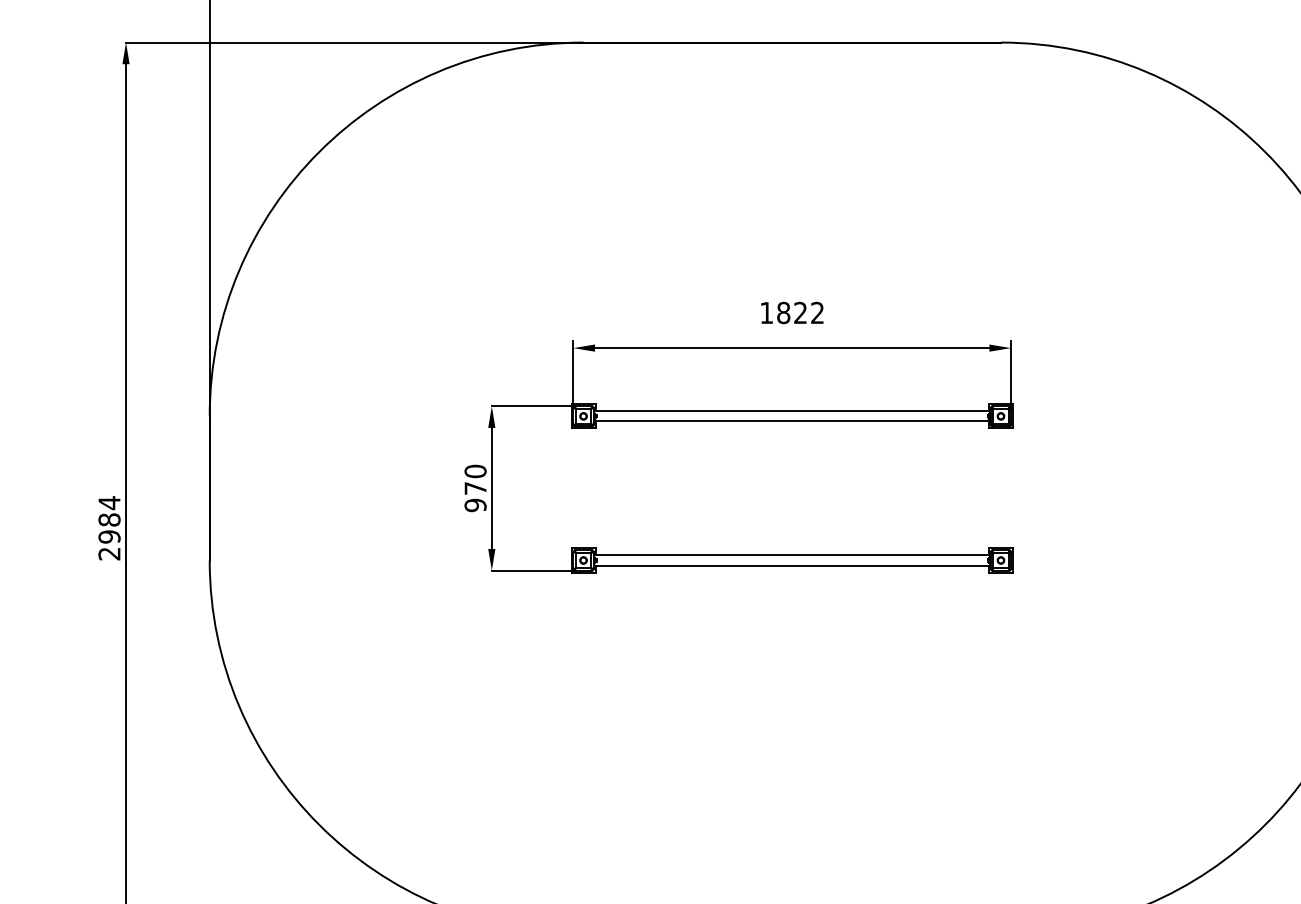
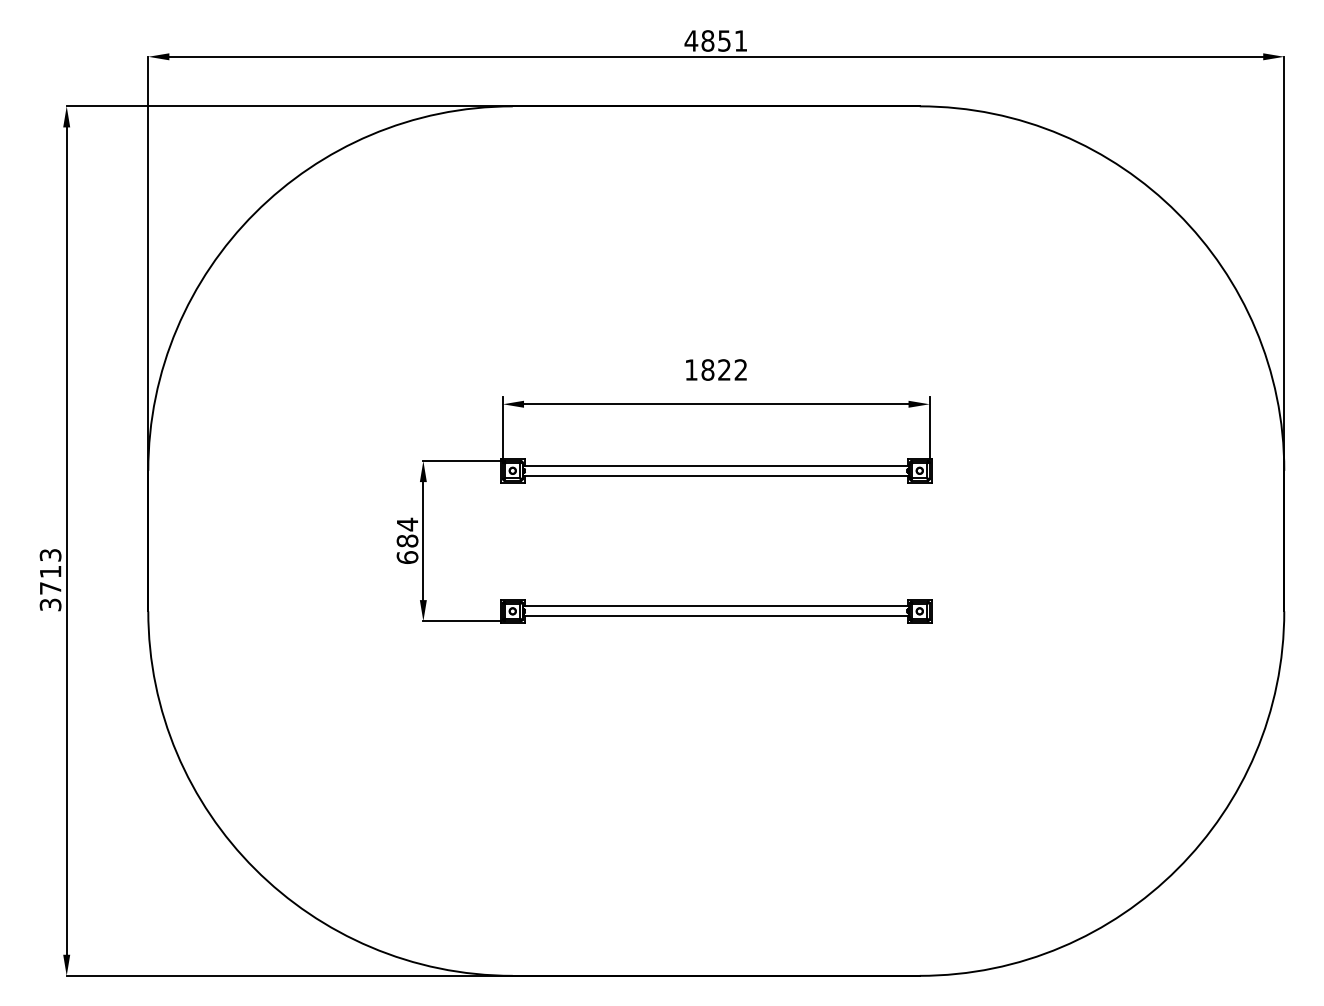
text: (475, 487) -> (407, 540), 970 -> 684
text: (109, 527) -> (50, 579), 2984 -> 3713

